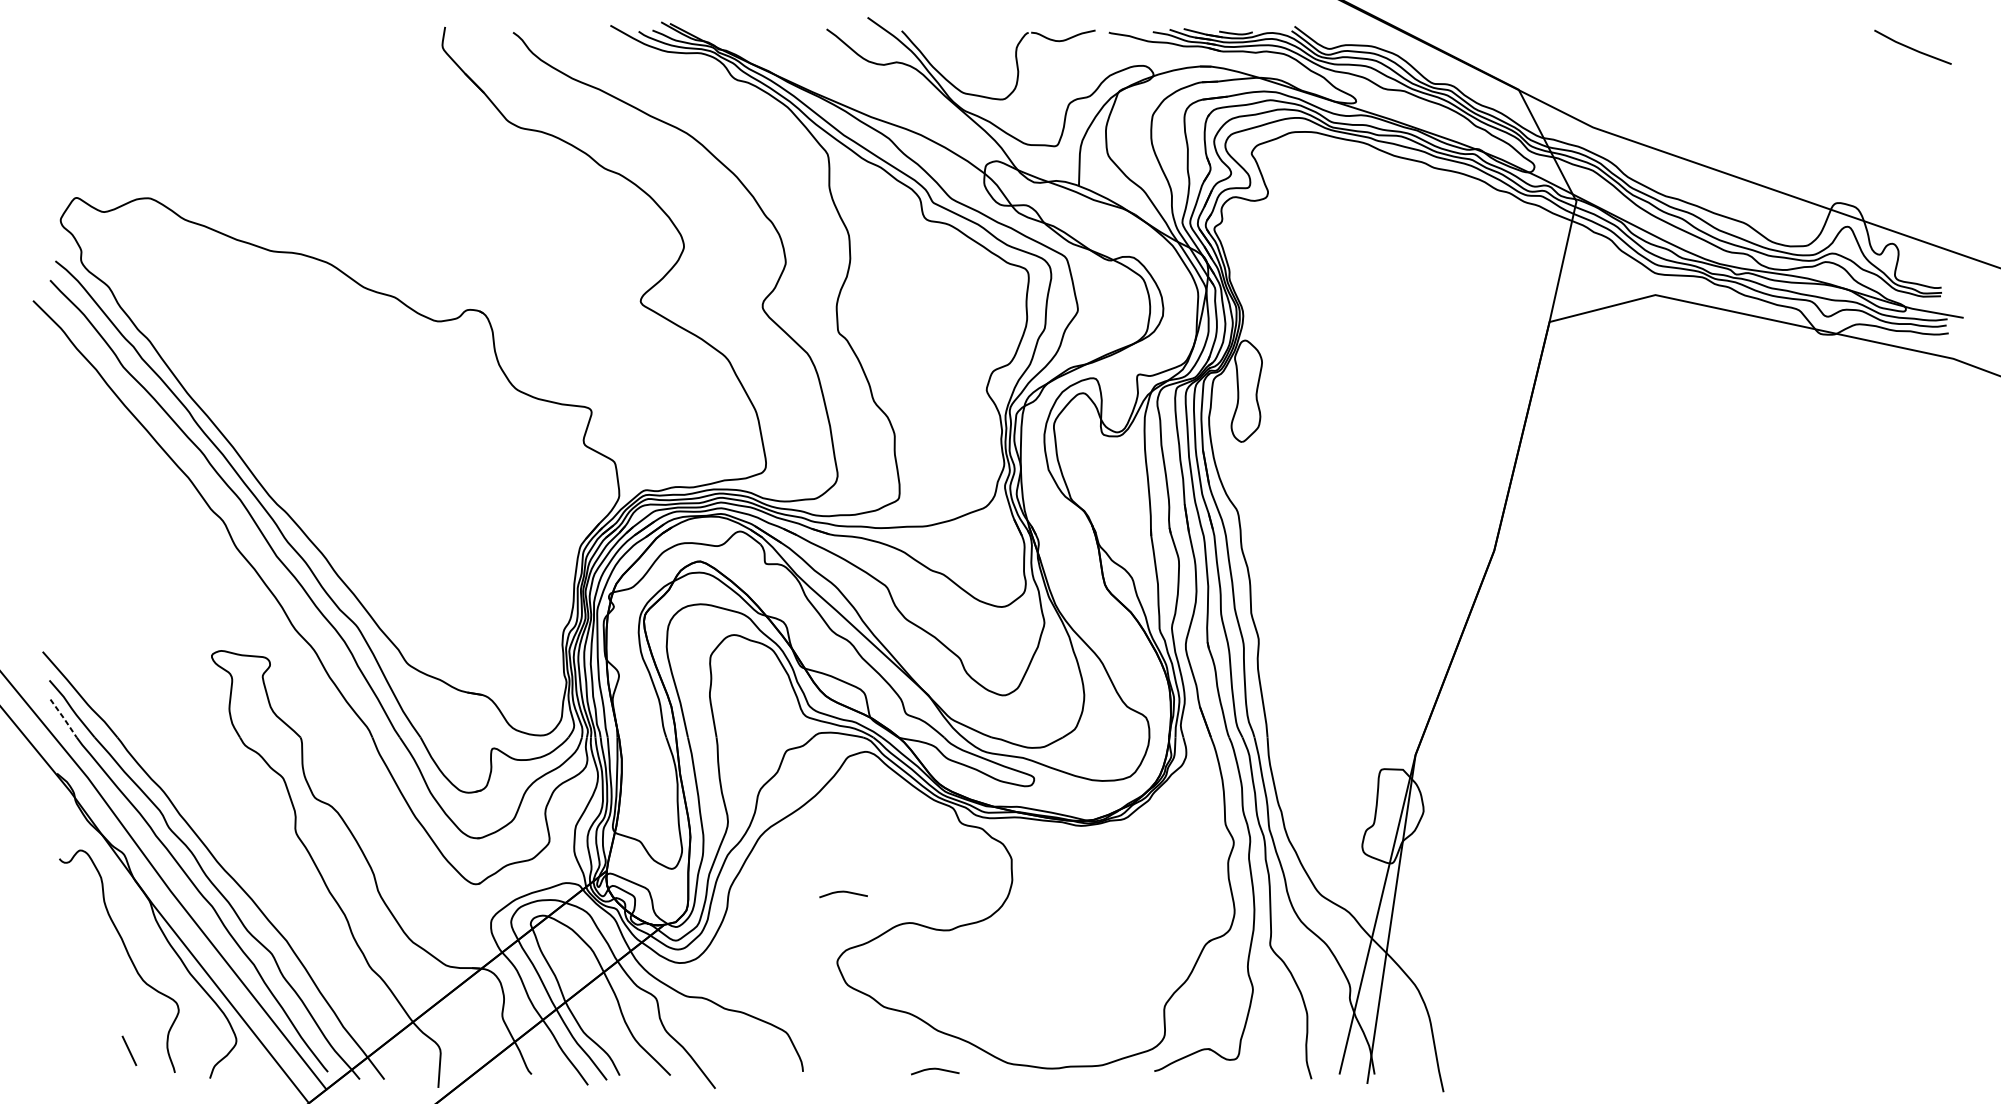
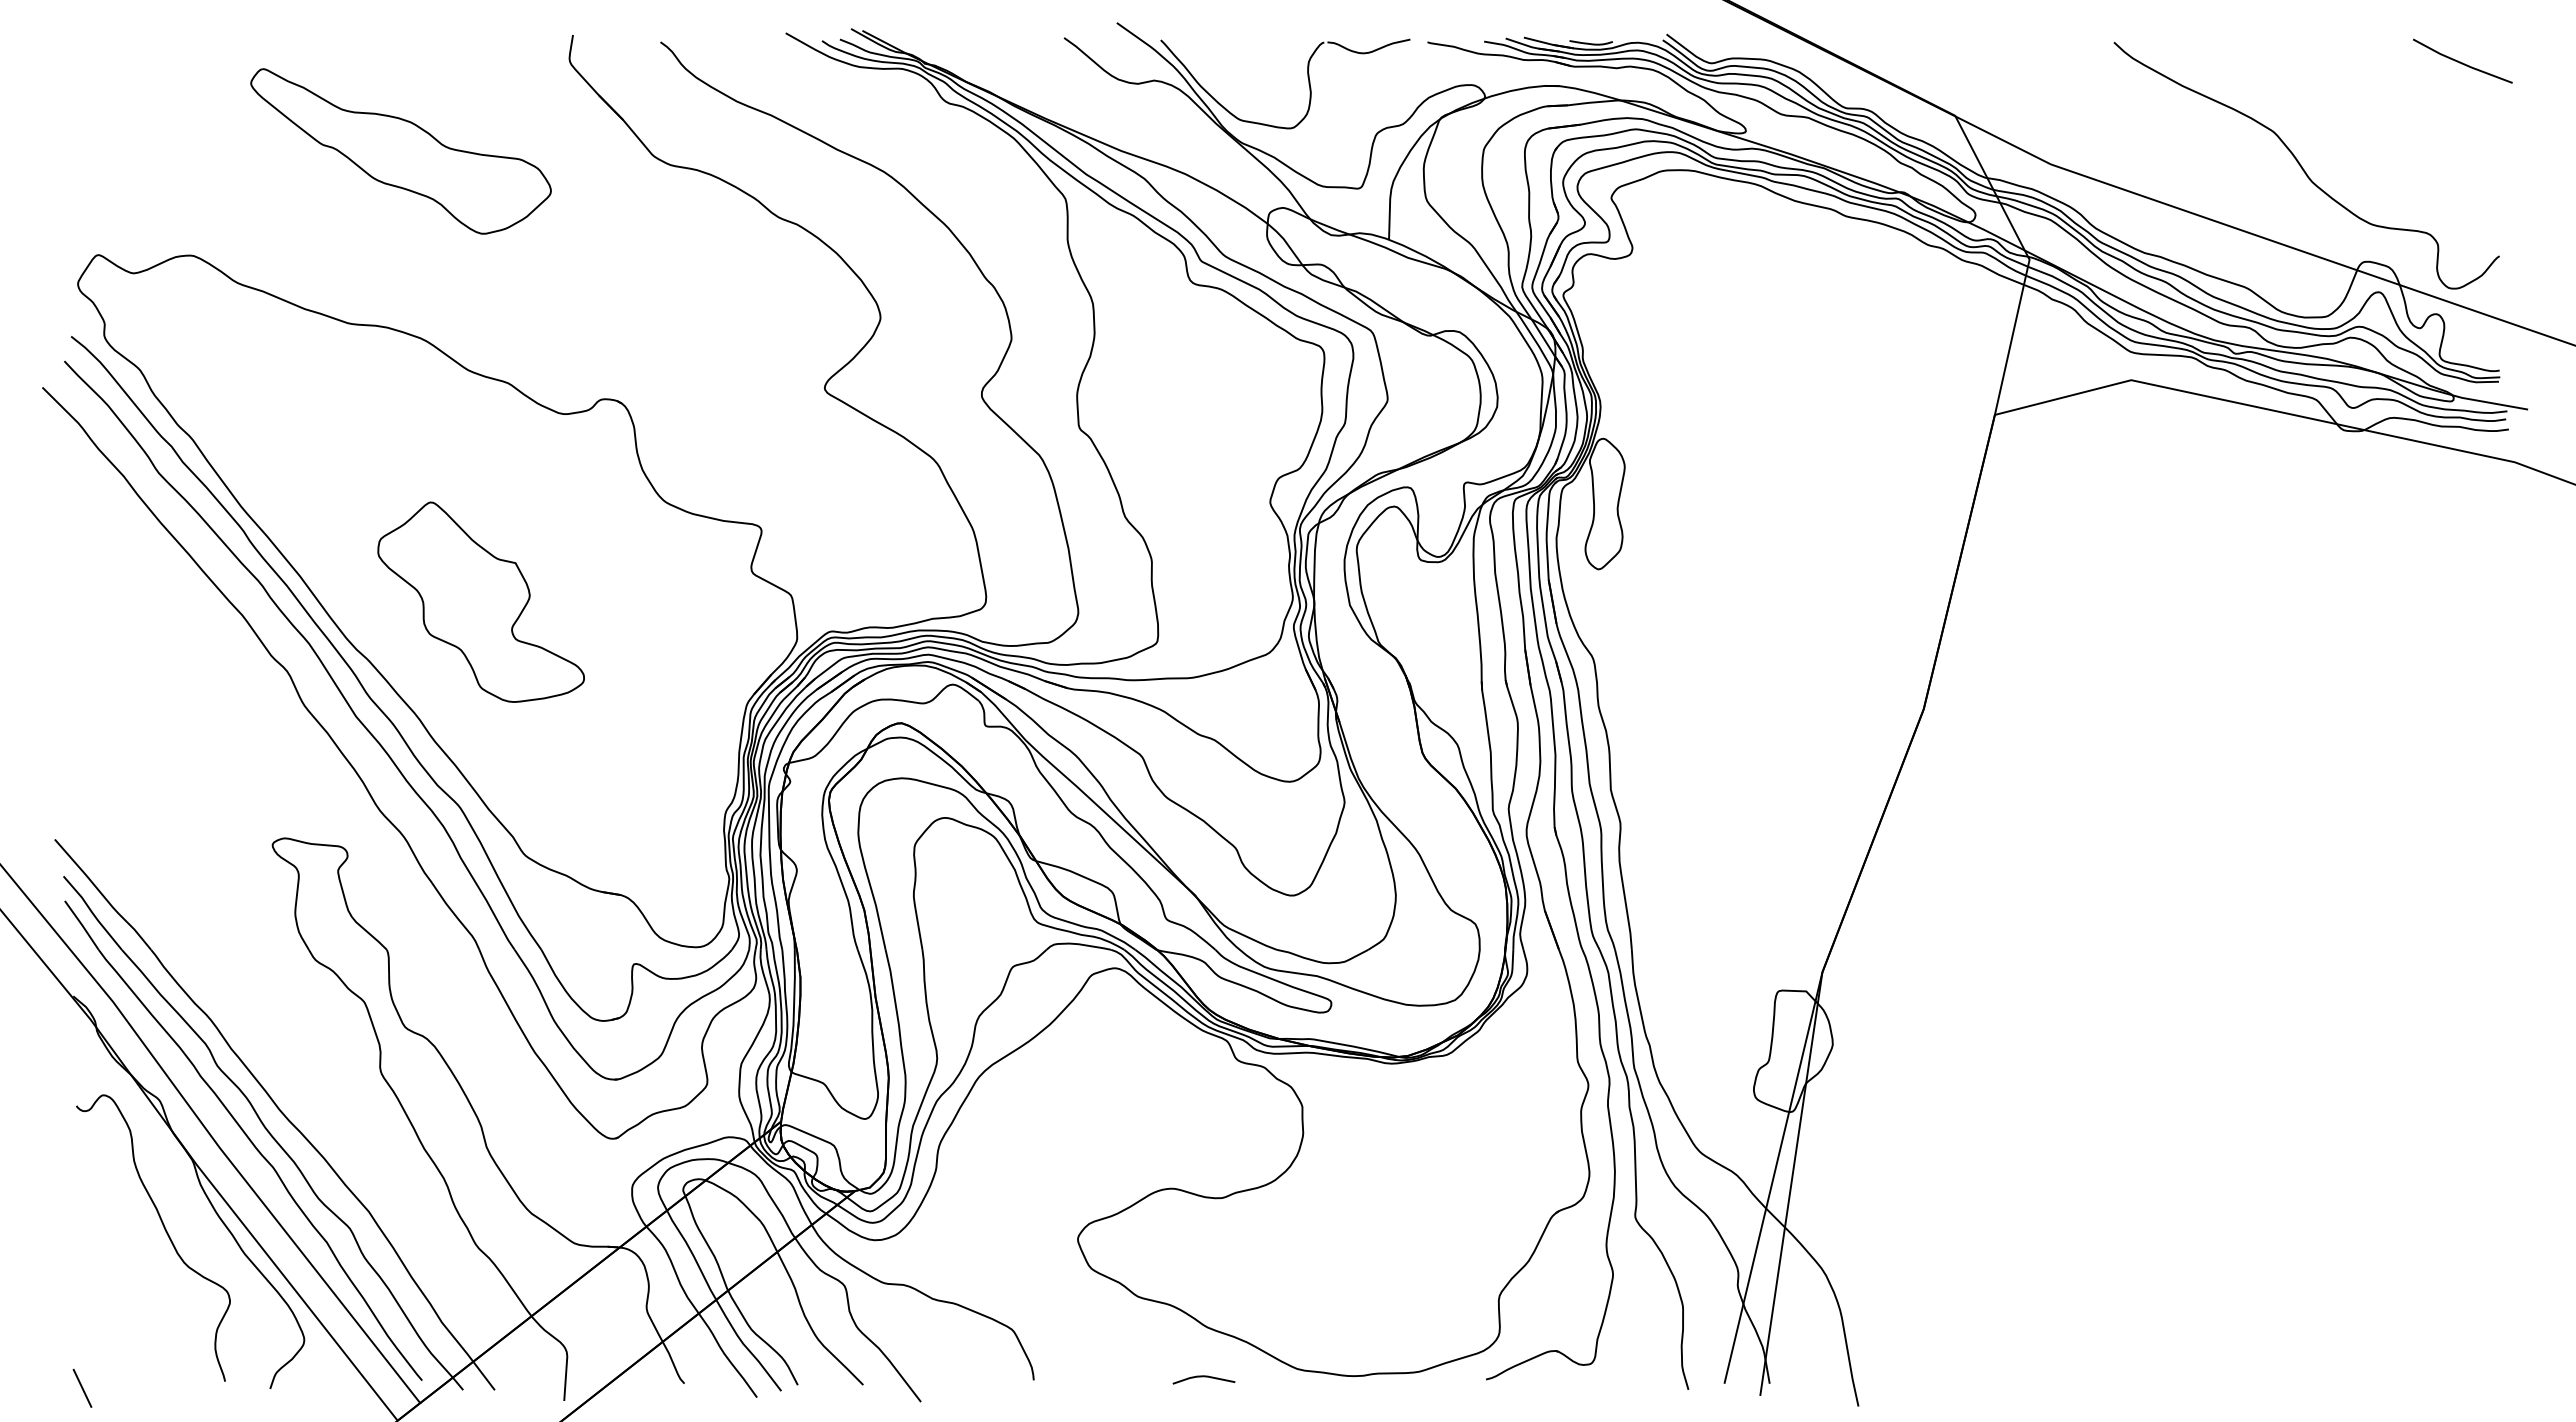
part: (311, 117) -> (400, 151), added
curve: (1788, 129) -> (2302, 166), added
part: (373, 466) -> (480, 601), added
line: (64, 718) -> (82, 925), dashed -> solid
curve: (843, 892) -> (1085, 1149), removed
line: (129, 1050) -> (82, 1387), moved

